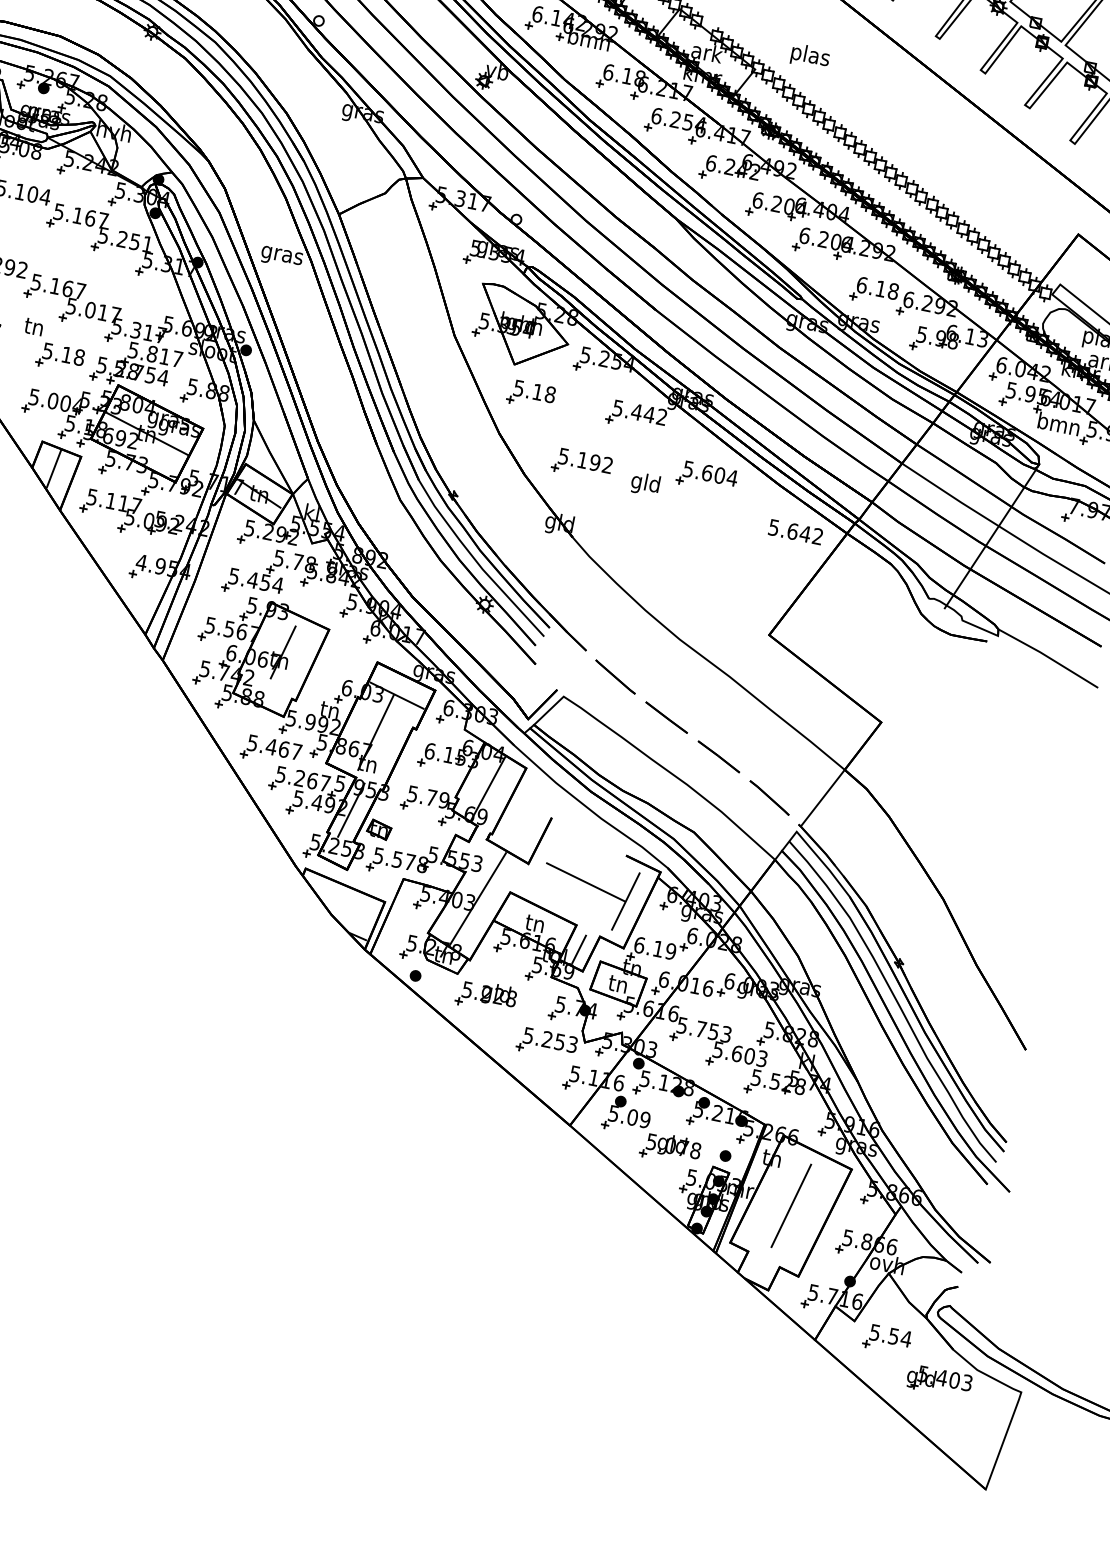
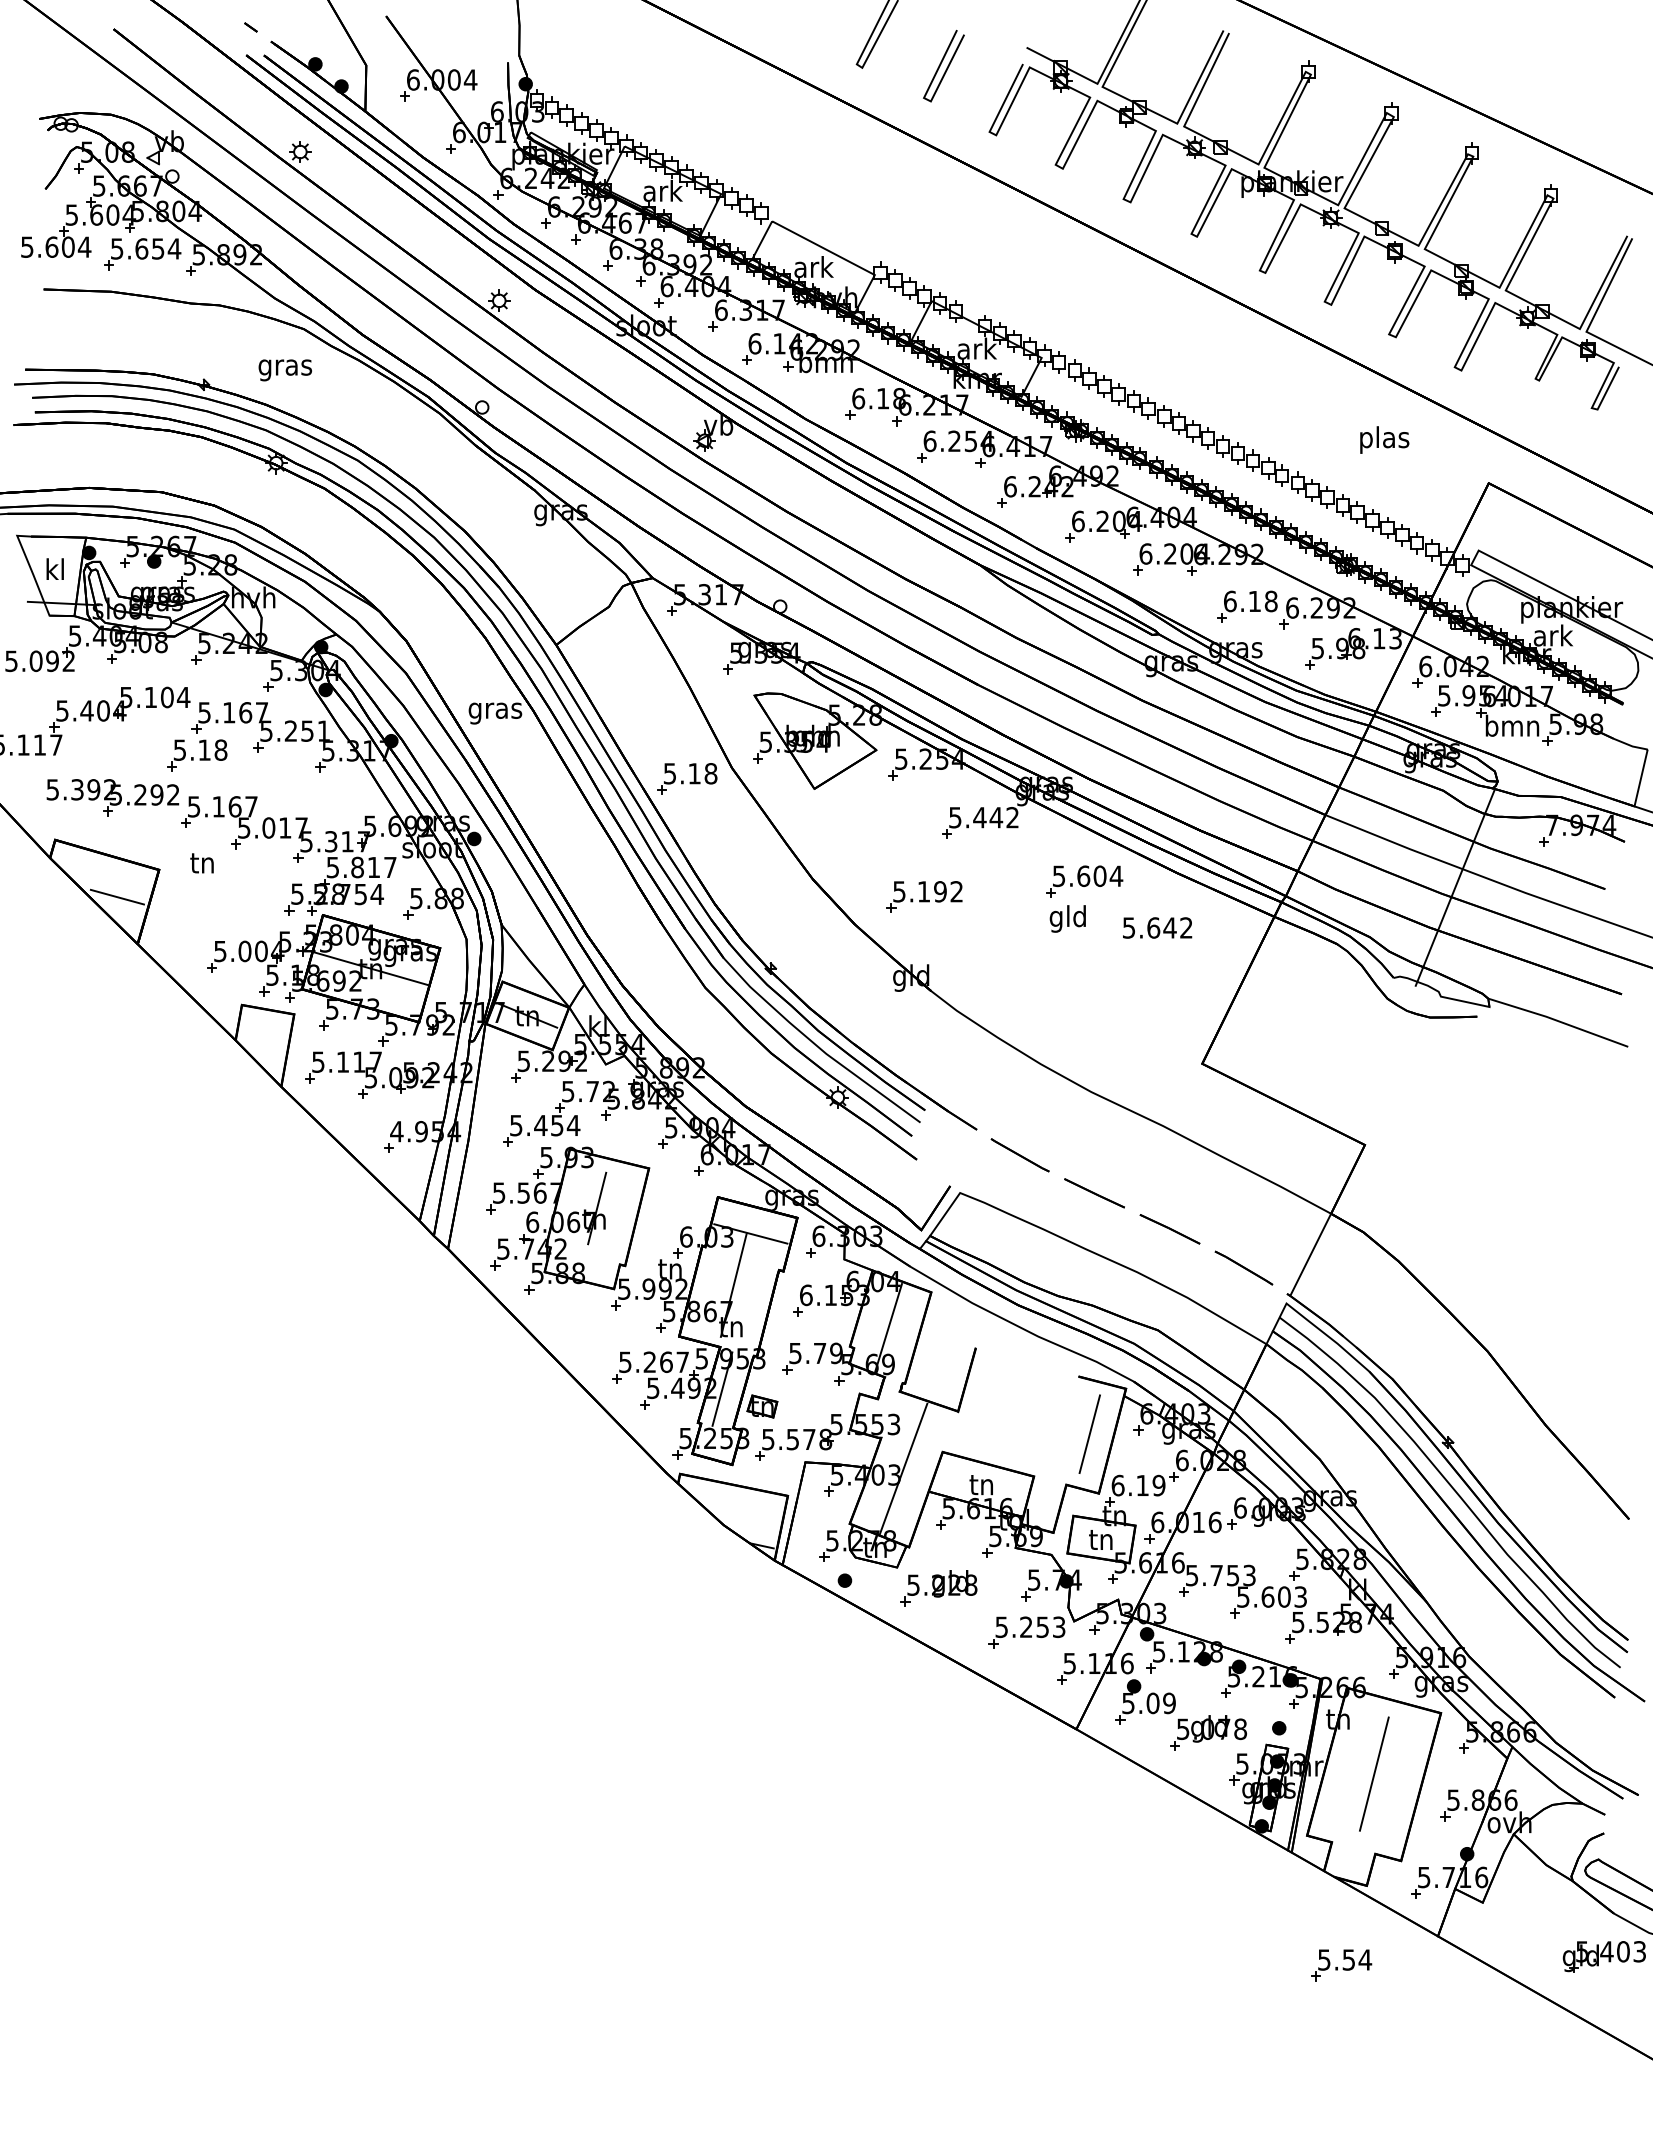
text: (810, 56) -> (1384, 439), moved
part: (60, 358) -> (197, 755), moved
part: (531, 394) -> (687, 778), moved
line: (54, 468) -> (263, 1035), removed
text: (645, 483) -> (1067, 918), moved
text: (795, 531) -> (1157, 927), moved
text: (310, 564) -> (608, 1091), 5.78 -> 5.72
part: (270, 751) -> (606, 1335), removed
line: (585, 882) -> (1034, 1420), removed
line: (579, 948) -> (1043, 1505), removed
part: (887, 1339) -> (1341, 1965), moved

